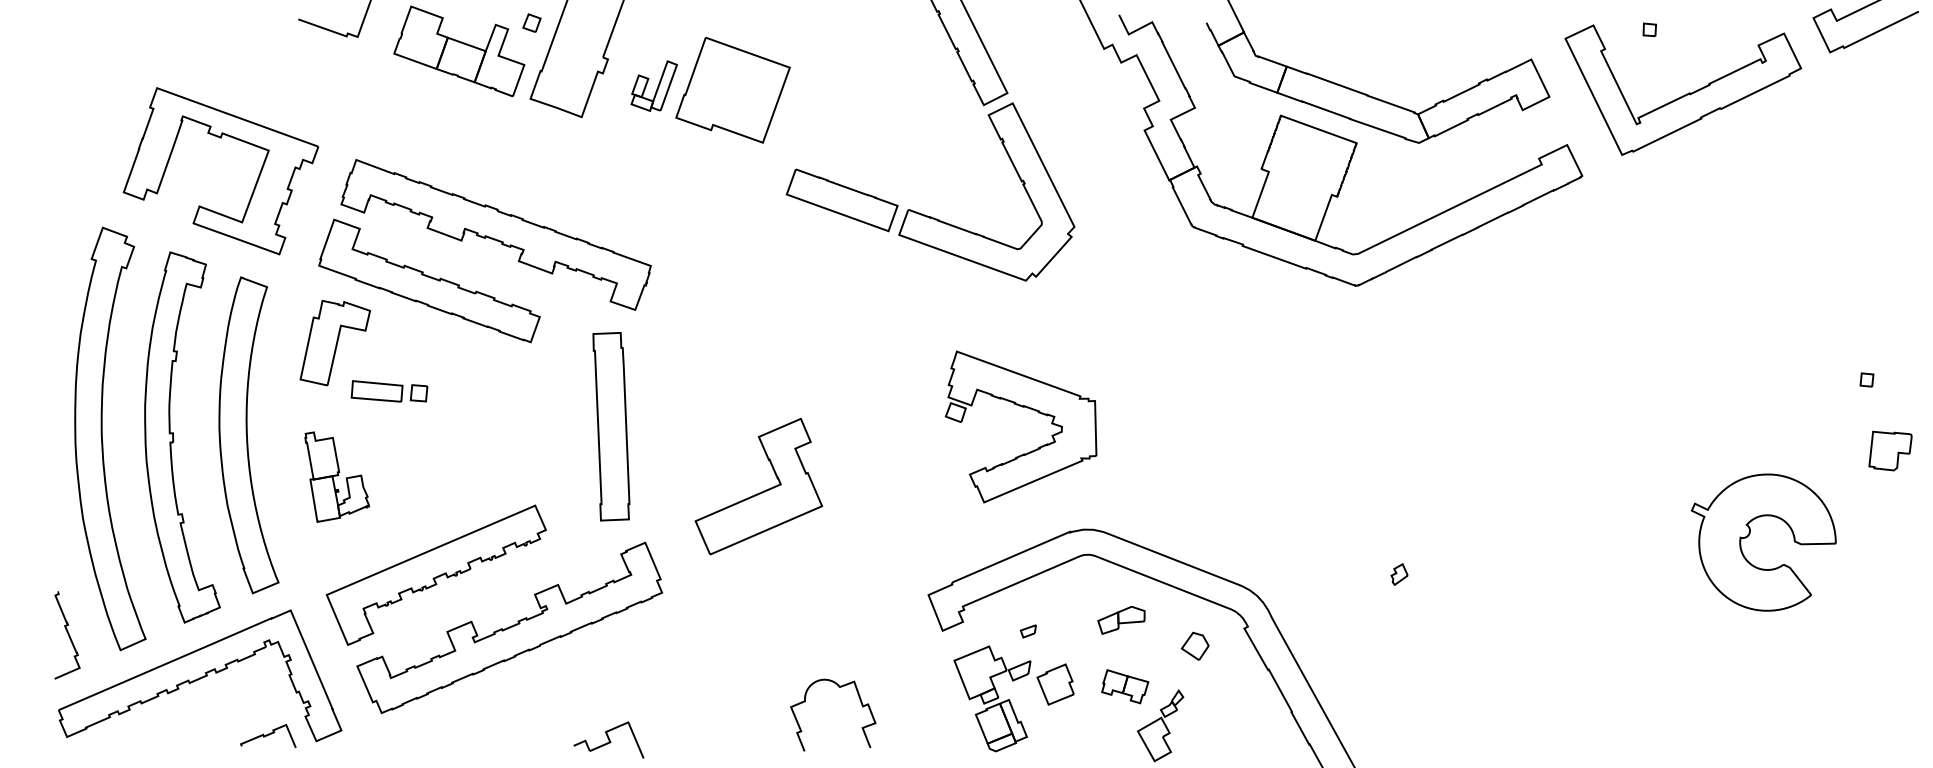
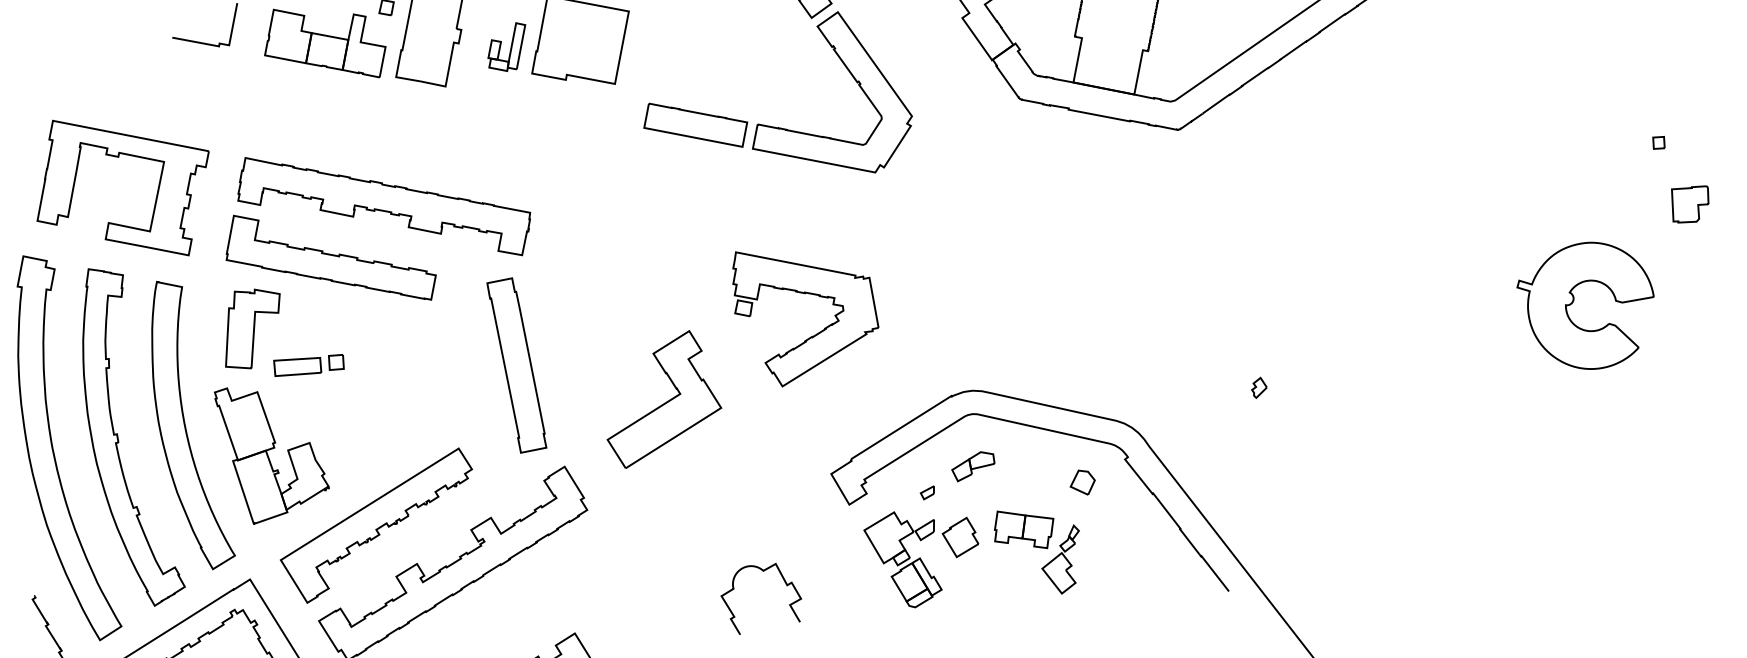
part: (1022, 407) -> (804, 294), moved
part: (337, 476) -> (273, 450), size x1.67
part: (1121, 619) -> (973, 465), moved
part: (1125, 686) -> (1024, 529), size x1.43

